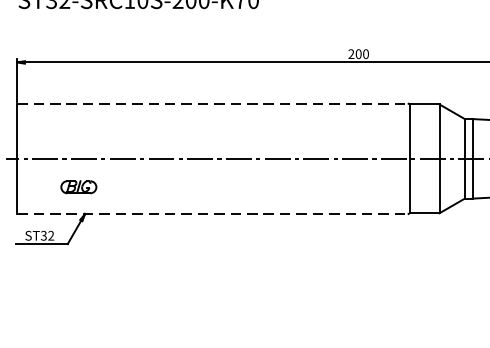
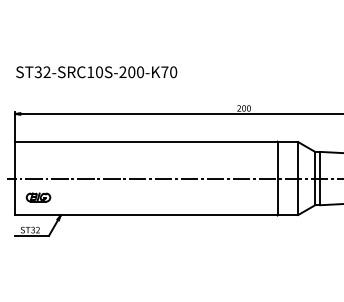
line: (213, 103) -> (146, 141), dashed -> solid
part: (78, 187) -> (38, 197), moved
line: (213, 213) -> (146, 215), dashed -> solid

